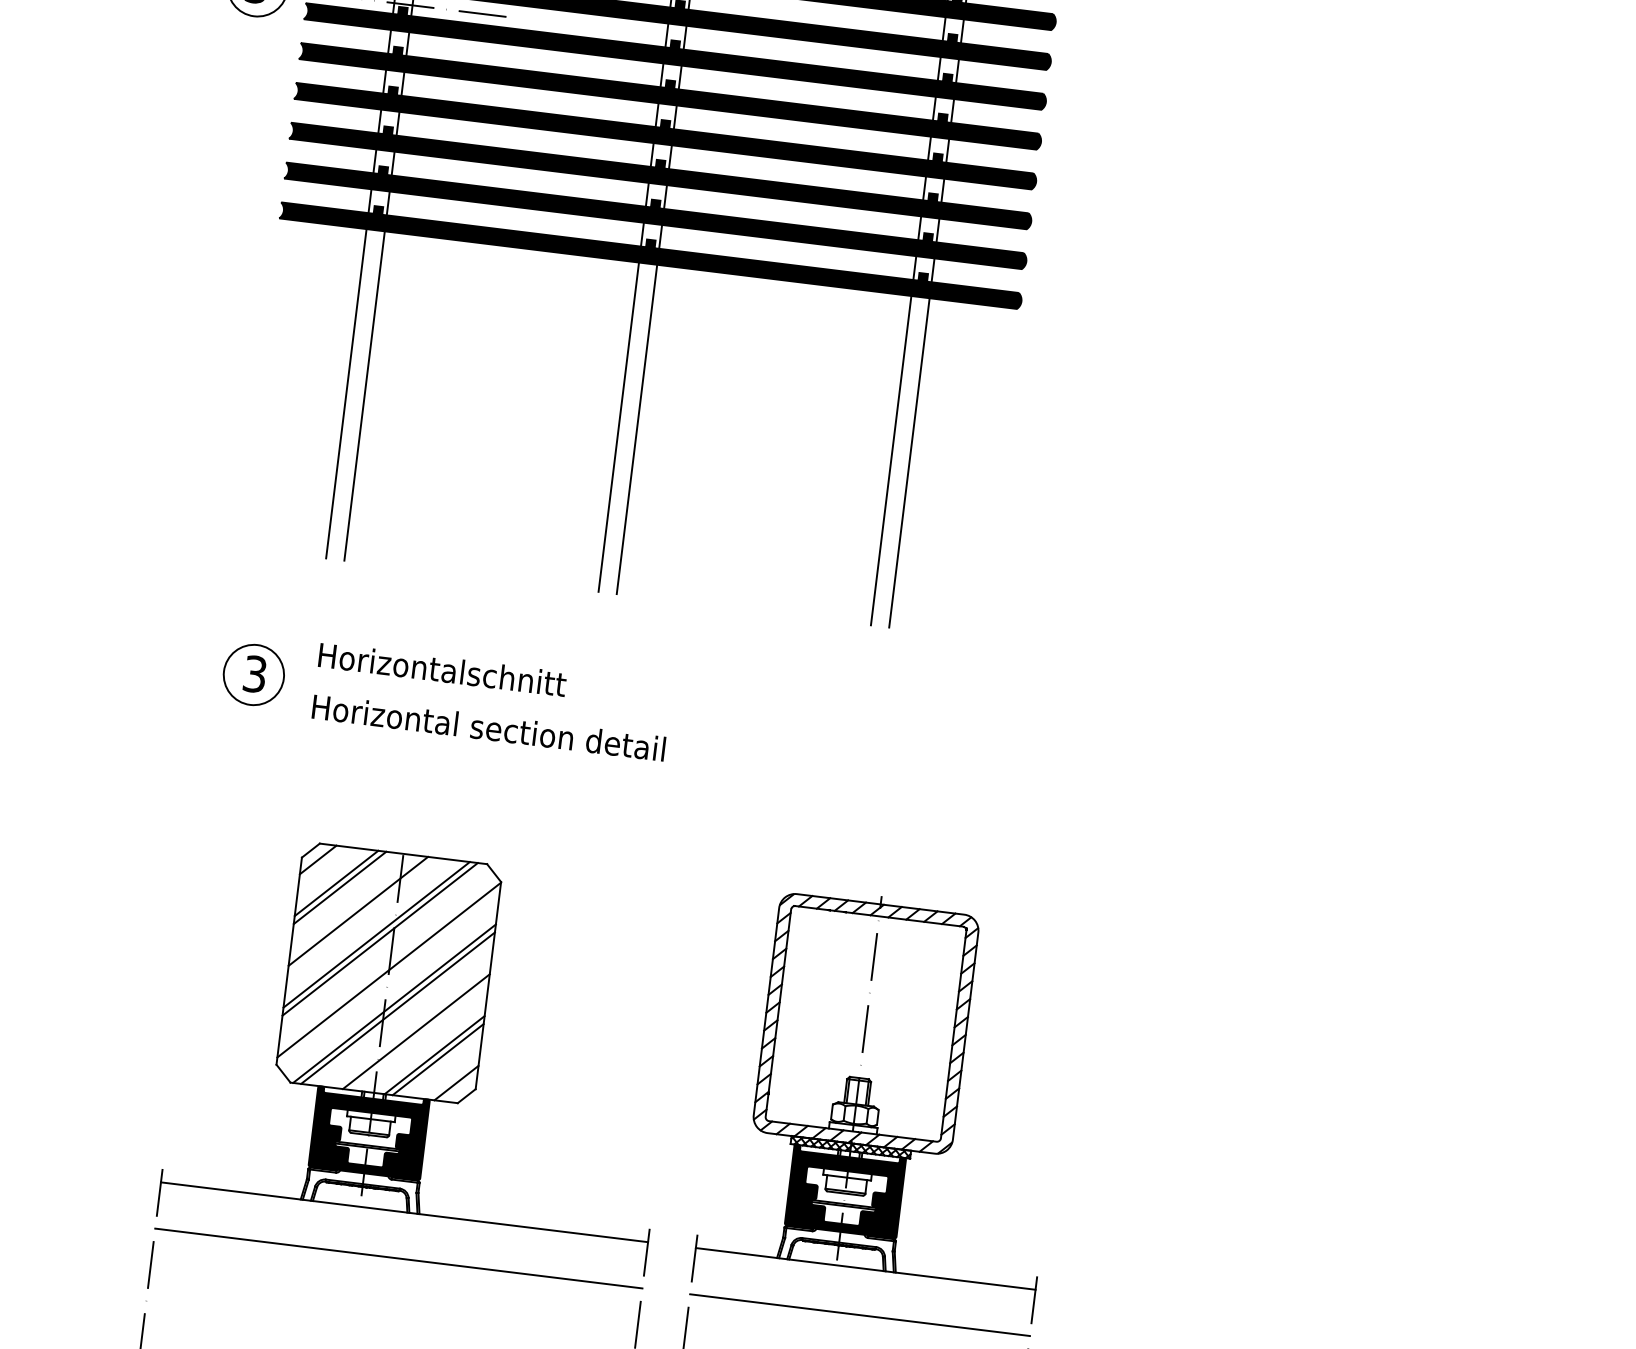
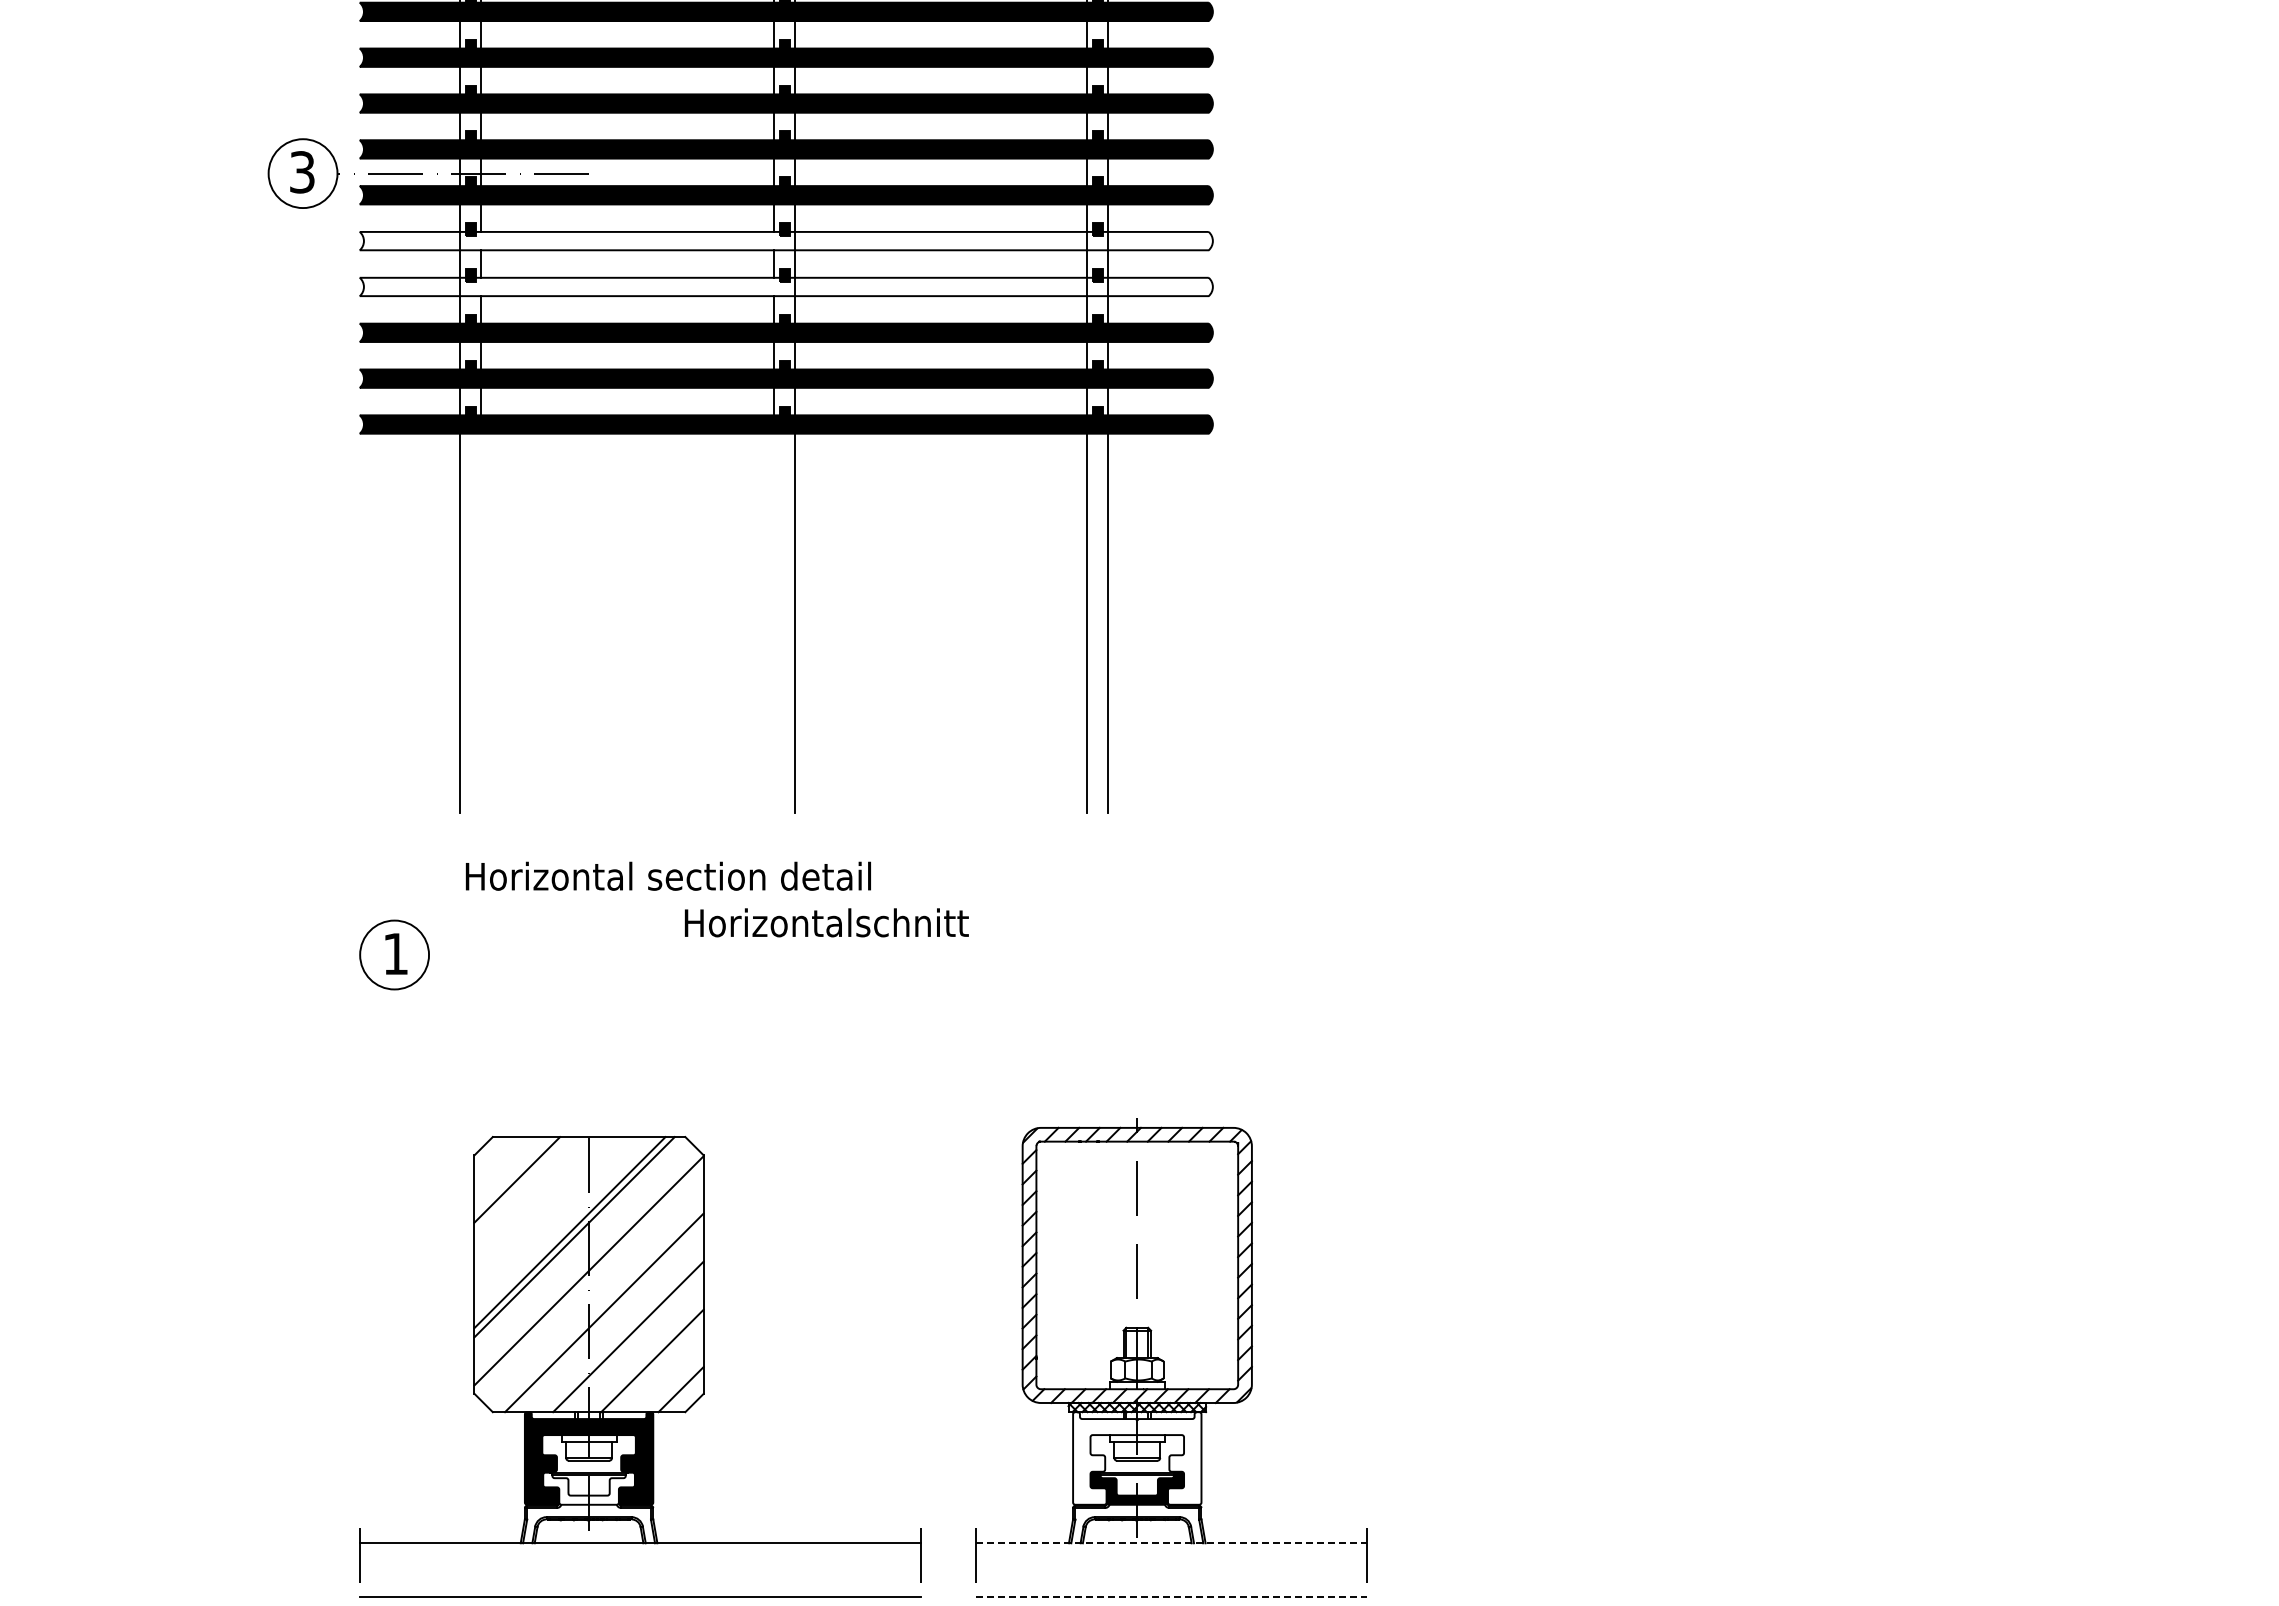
fill: (669, 95) -> (785, 240), removed
fill: (664, 135) -> (785, 286), removed
line: (364, 395) -> (481, 622), removed
line: (618, 426) -> (773, 622), removed
text: (442, 669) -> (826, 922), moved
text: (254, 673) -> (395, 953), 3 -> 1
text: (488, 727) -> (667, 875), moved
line: (318, 859) -> (493, 1155), removed
line: (339, 887) -> (521, 1184), removed
line: (357, 911) -> (545, 1208), removed
line: (394, 1003) -> (599, 1308), removed
line: (437, 1059) -> (656, 1365), removed
fill: (365, 1159) -> (588, 1488), removed
fill: (845, 1191) -> (1137, 1458), removed
line: (866, 1269) -> (1171, 1543), solid -> dashed
line: (860, 1315) -> (1171, 1596), solid -> dashed

